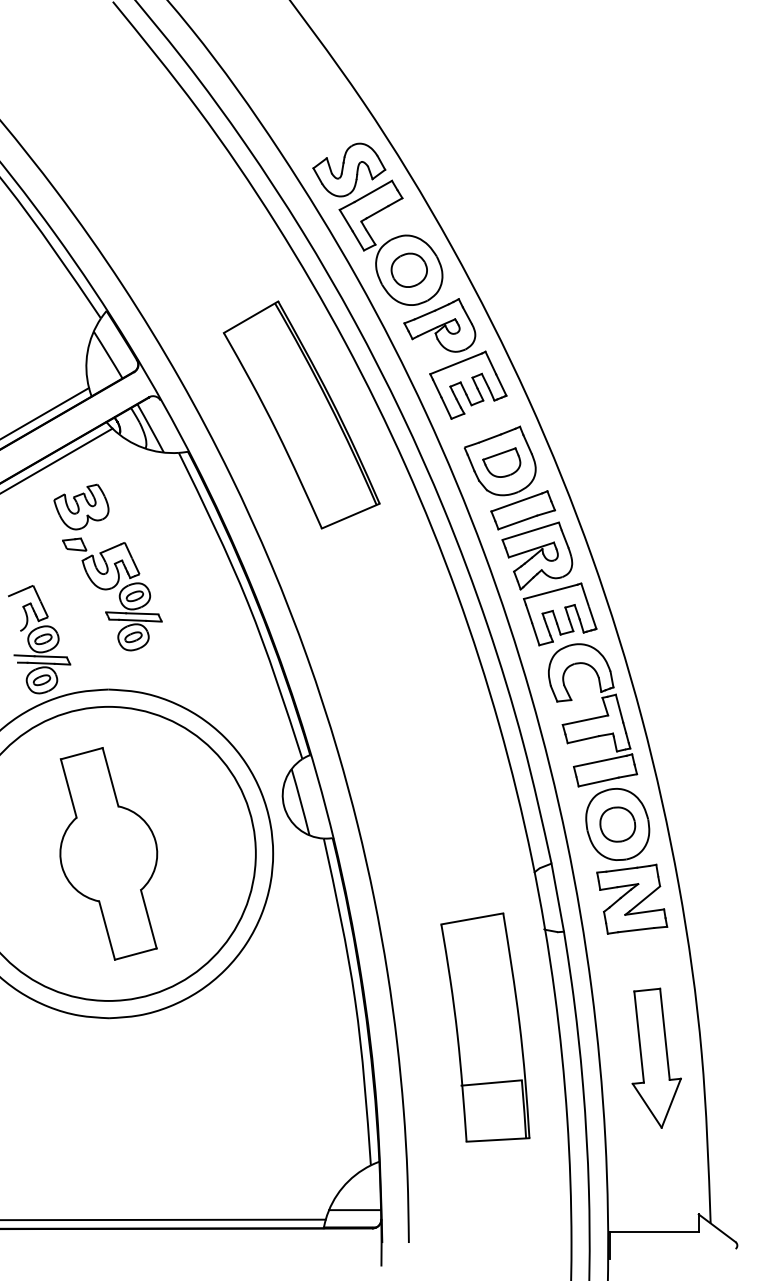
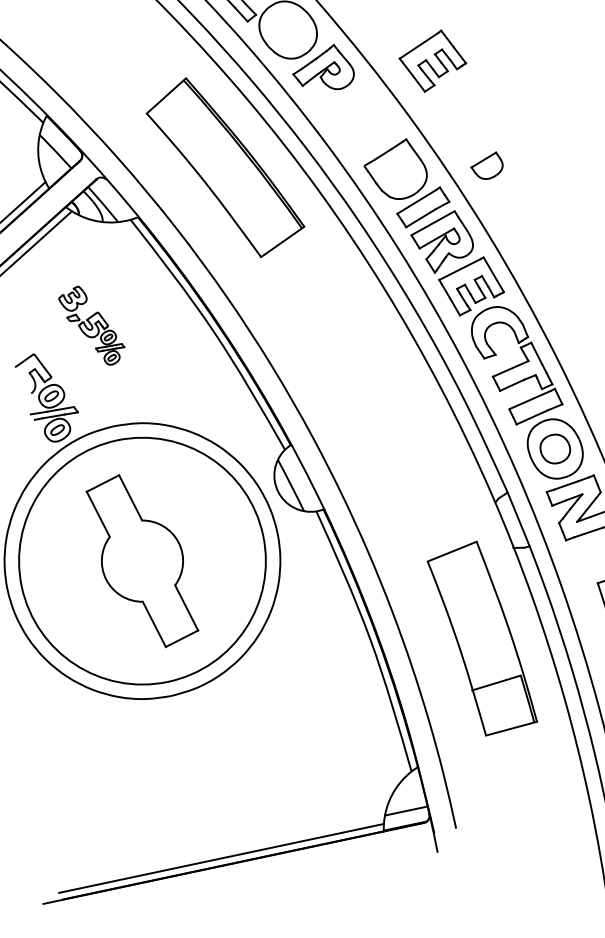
part: (408, 269) -> (287, 29), removed
part: (468, 384) -> (432, 60), moved
part: (501, 462) -> (486, 166), moved
part: (107, 567) -> (91, 326), size x0.6

